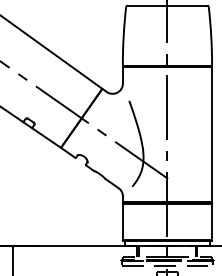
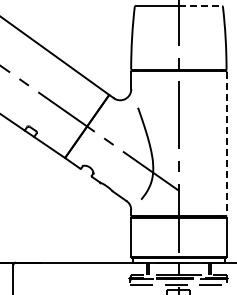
line: (187, 6) -> (200, 6), solid -> dashed
line: (212, 134) -> (226, 143), solid -> dashed

